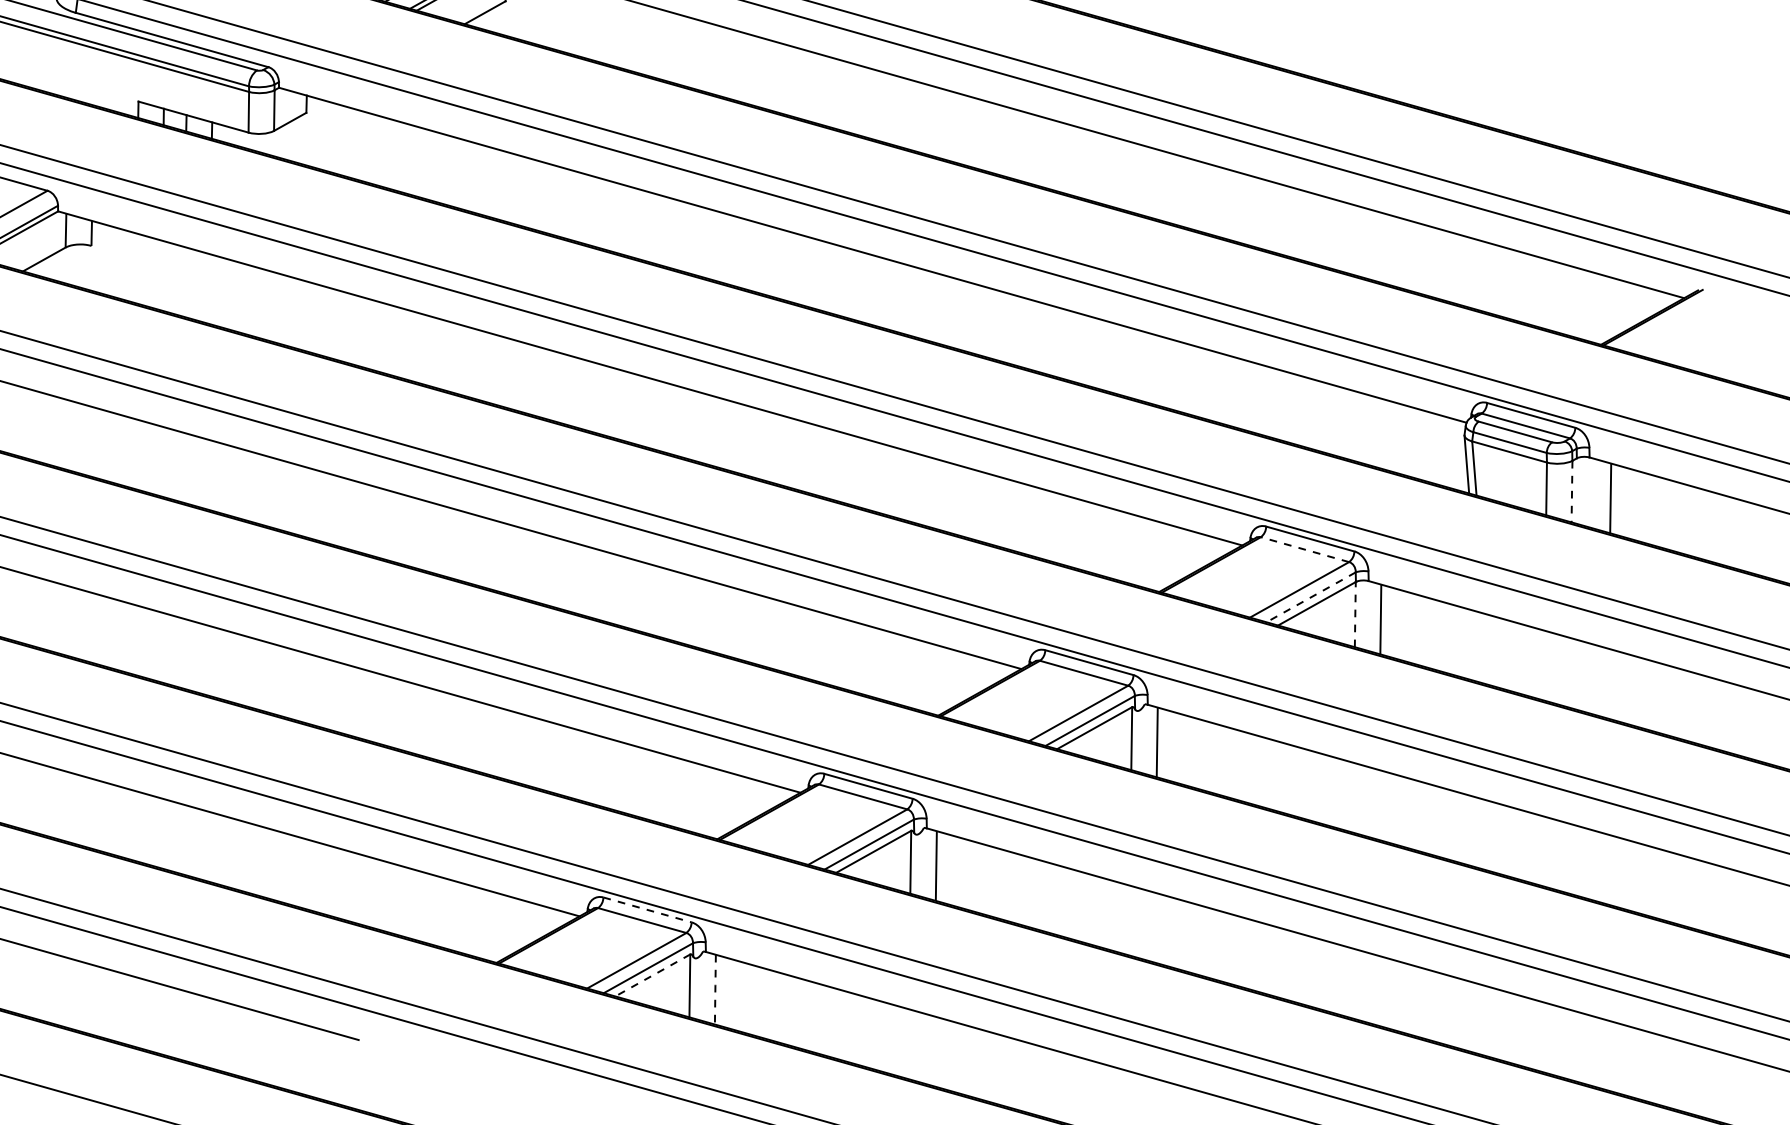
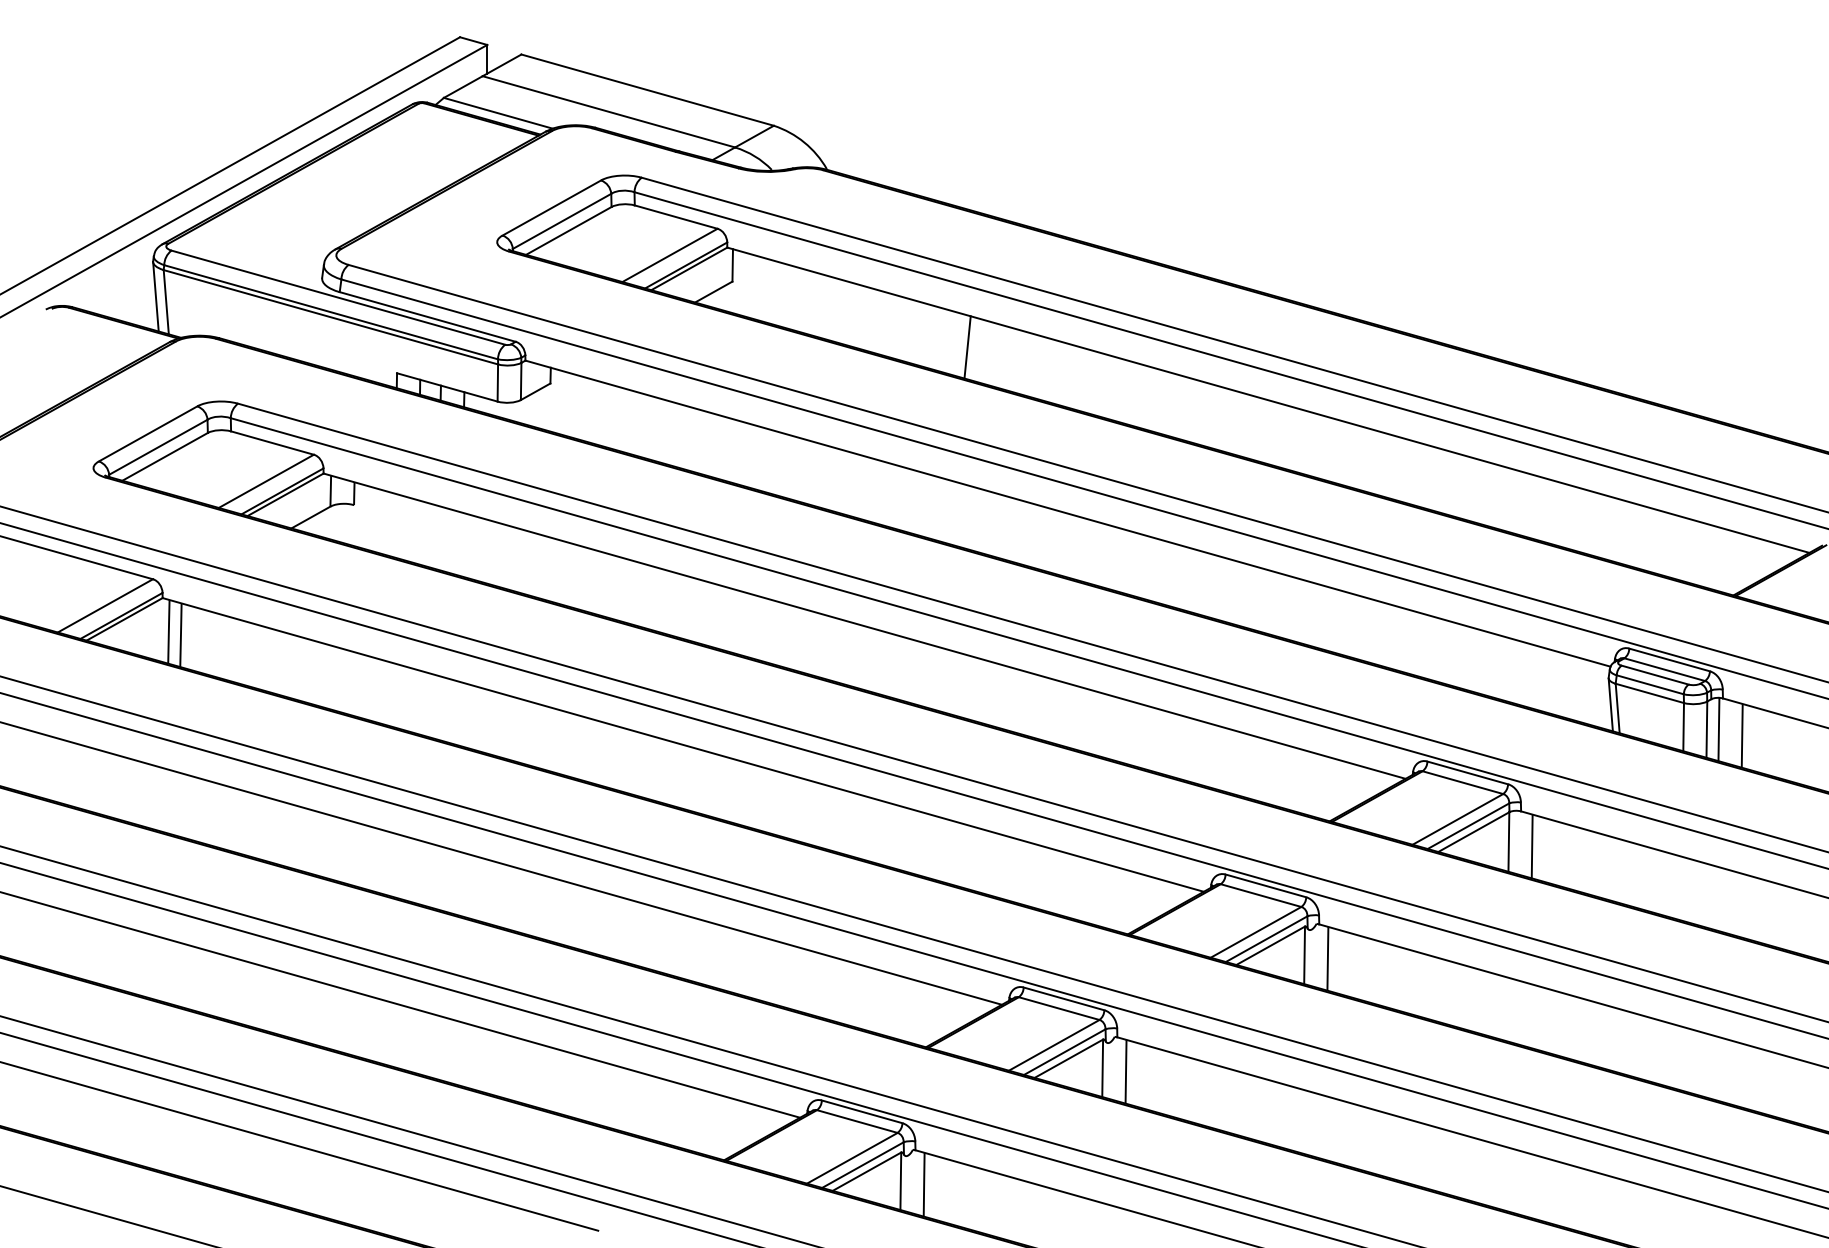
line: (762, 73) -> (967, 347), added
line: (1584, 491) -> (1718, 729), added
line: (1571, 492) -> (1706, 730), dashed -> solid
line: (1304, 549) -> (1462, 782), dashed -> solid
line: (1311, 597) -> (1468, 826), dashed -> solid
line: (1354, 615) -> (1508, 842), dashed -> solid
line: (647, 909) -> (862, 1111), dashed -> solid
line: (652, 975) -> (866, 1171), dashed -> solid
line: (715, 989) -> (924, 1184), dashed -> solid

